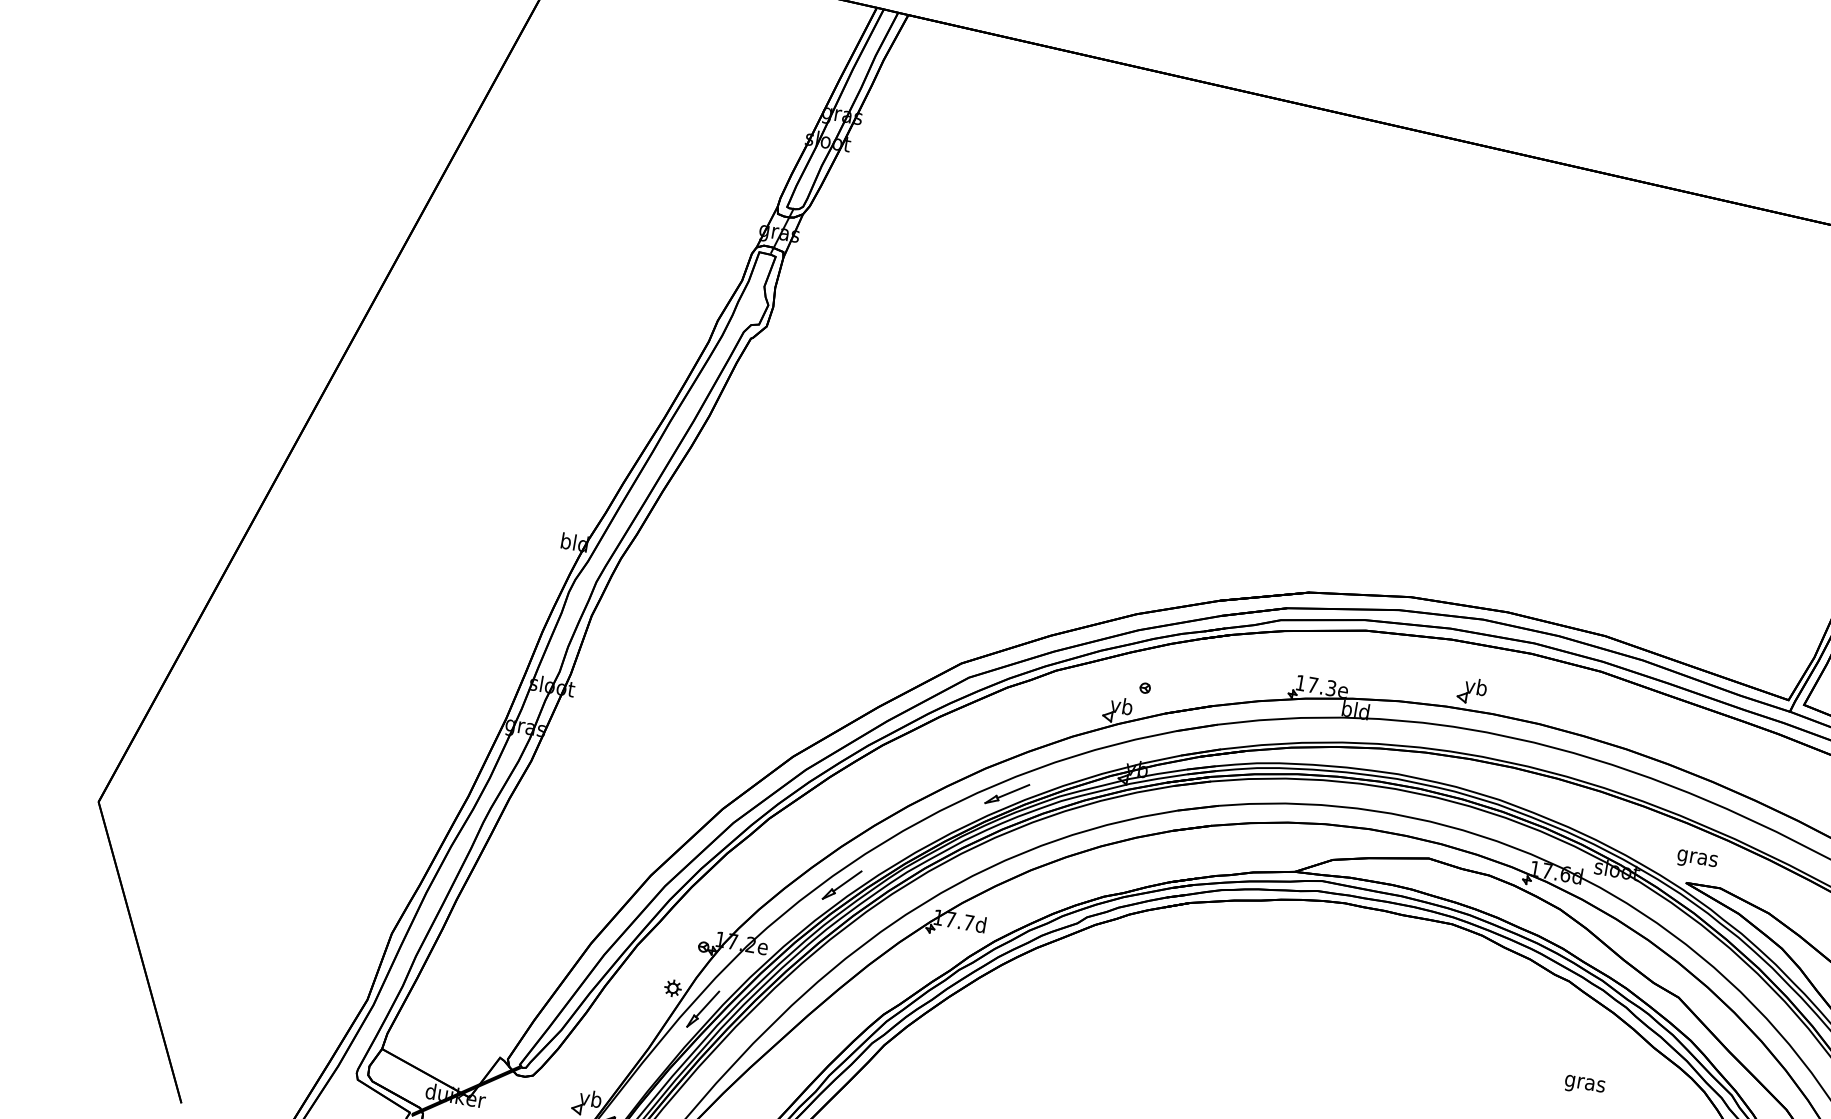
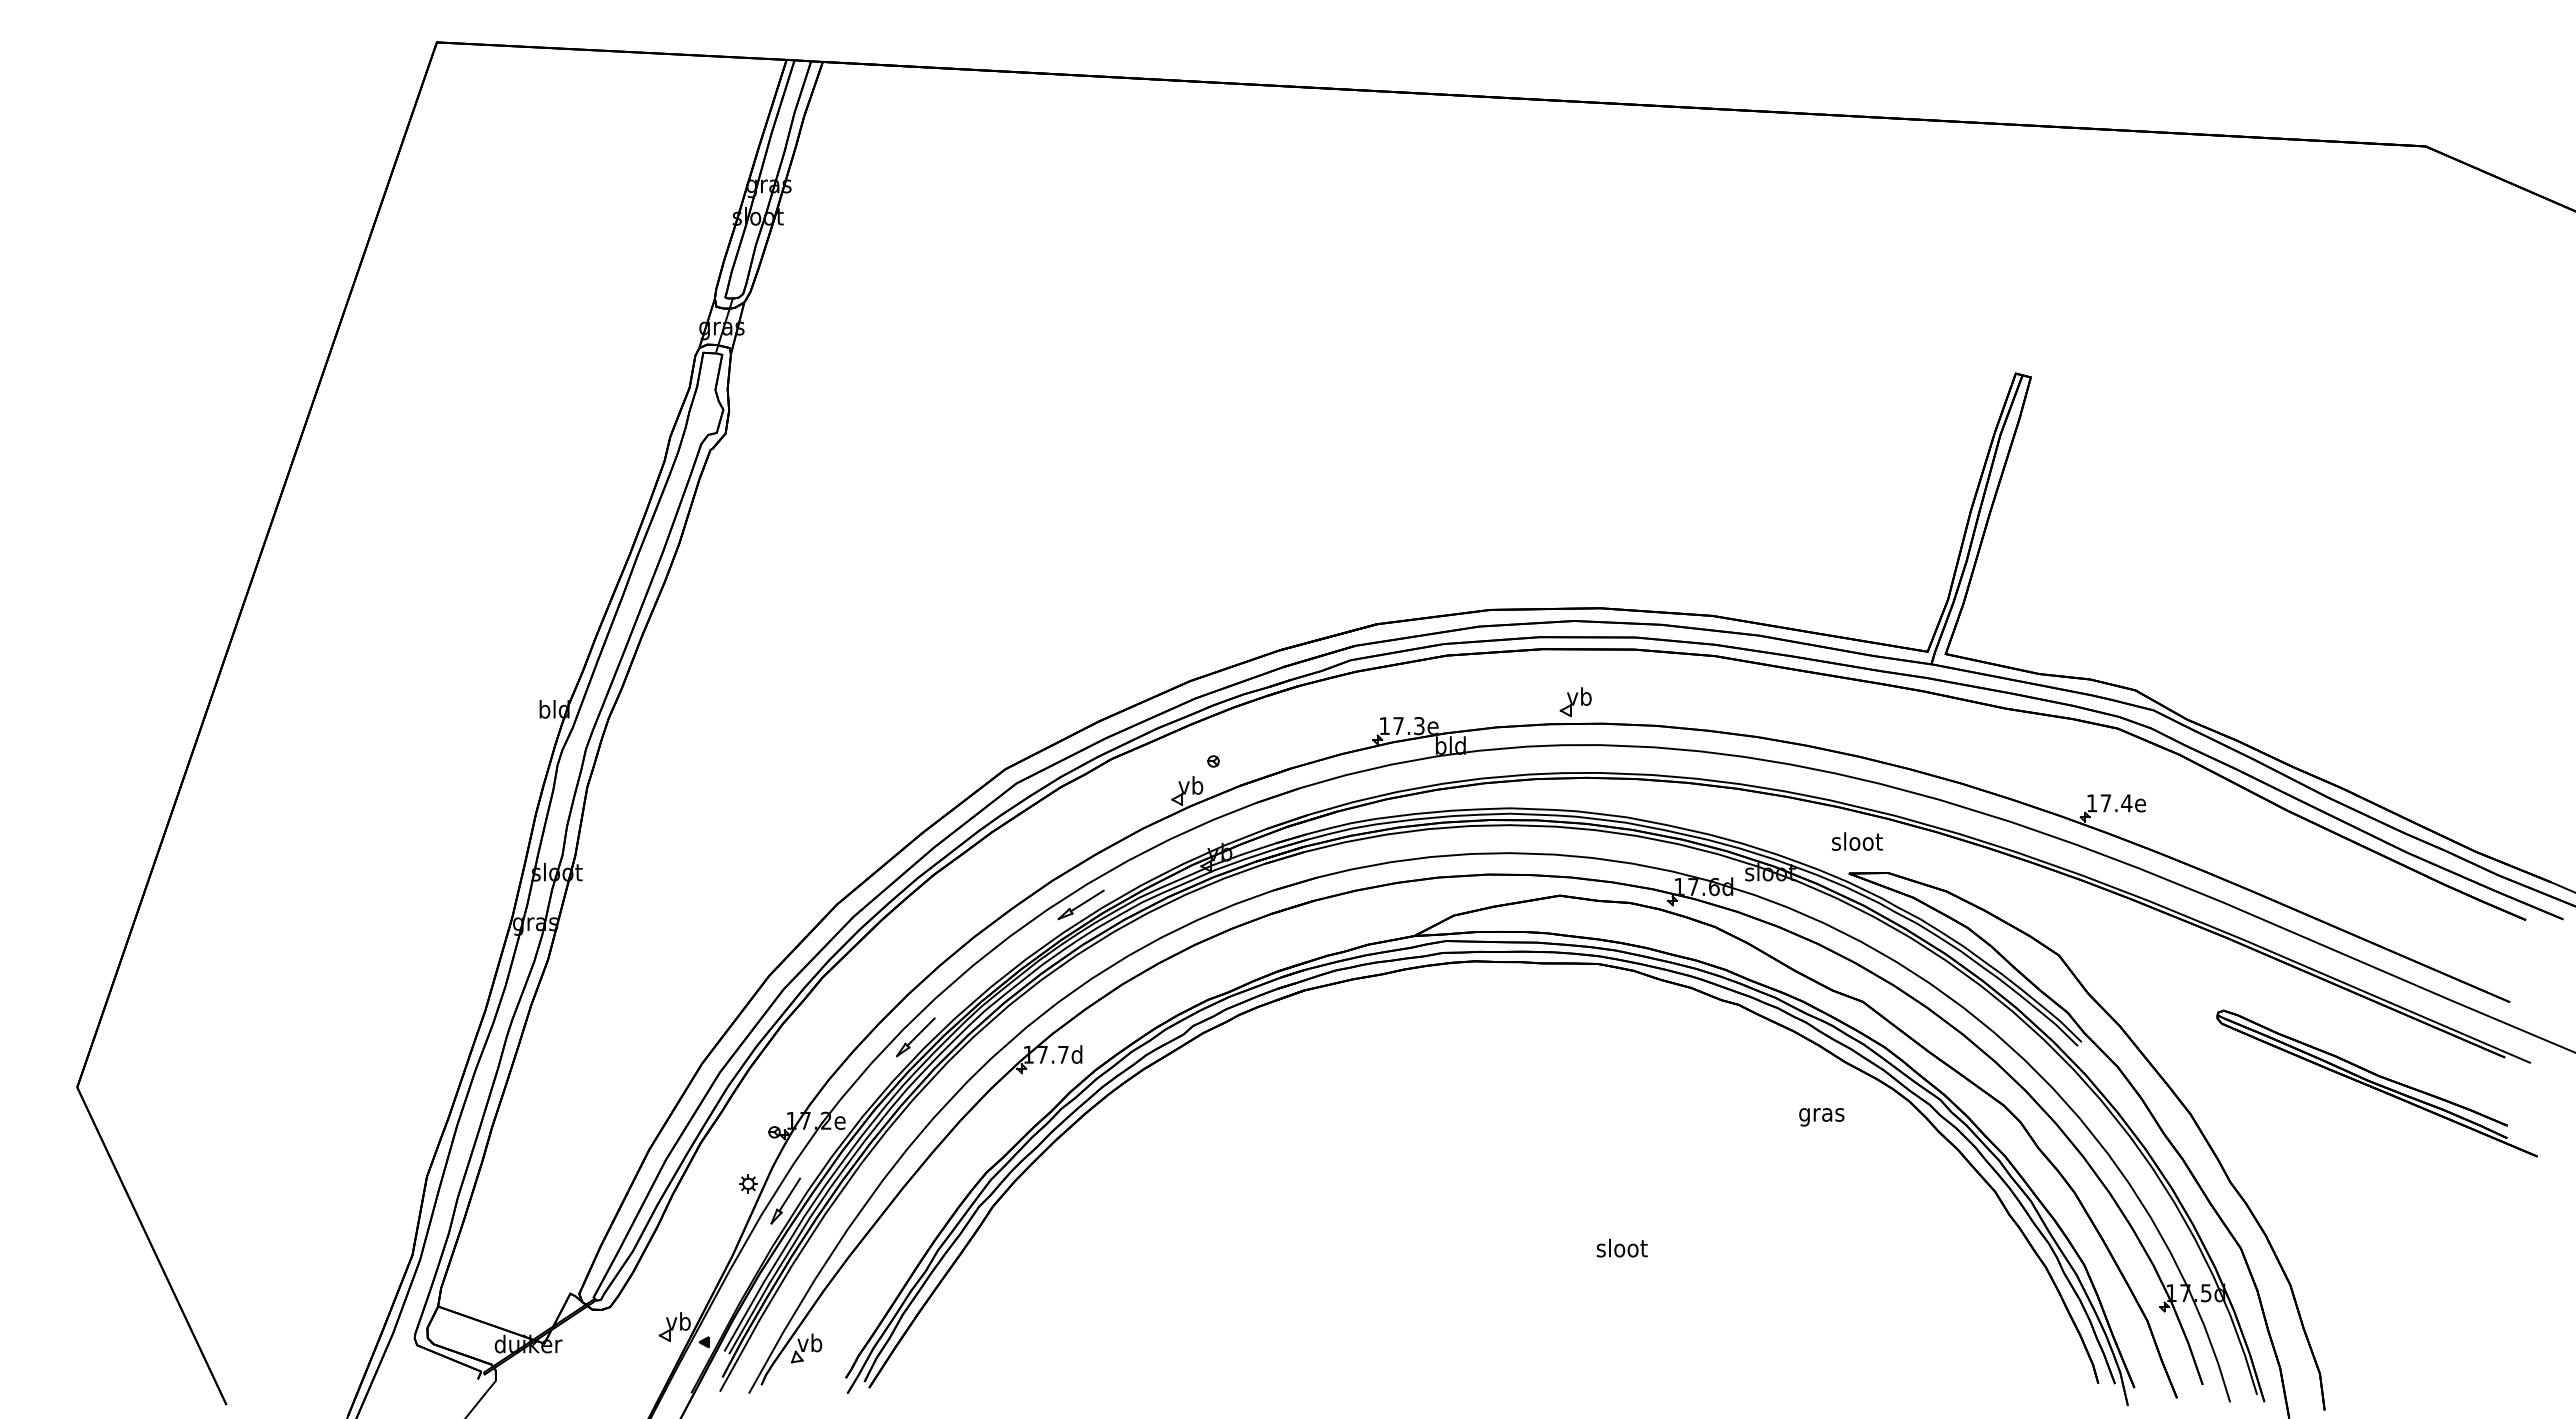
text: (1697, 857) -> (1857, 843), gras -> sloot
text: (1584, 1085) -> (1821, 1117), moved

